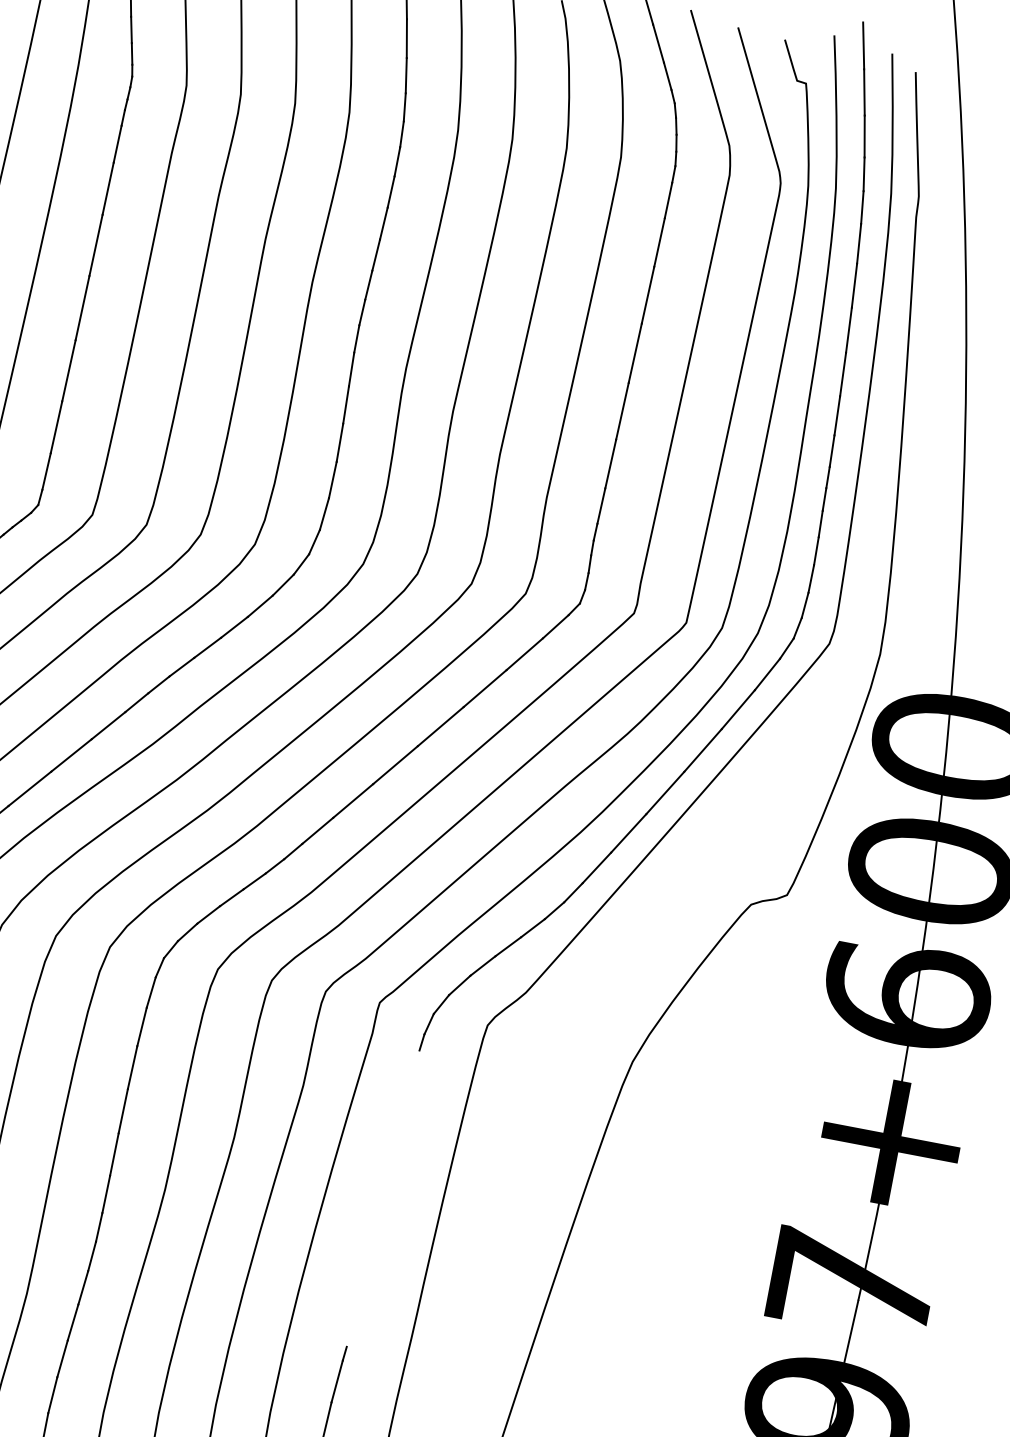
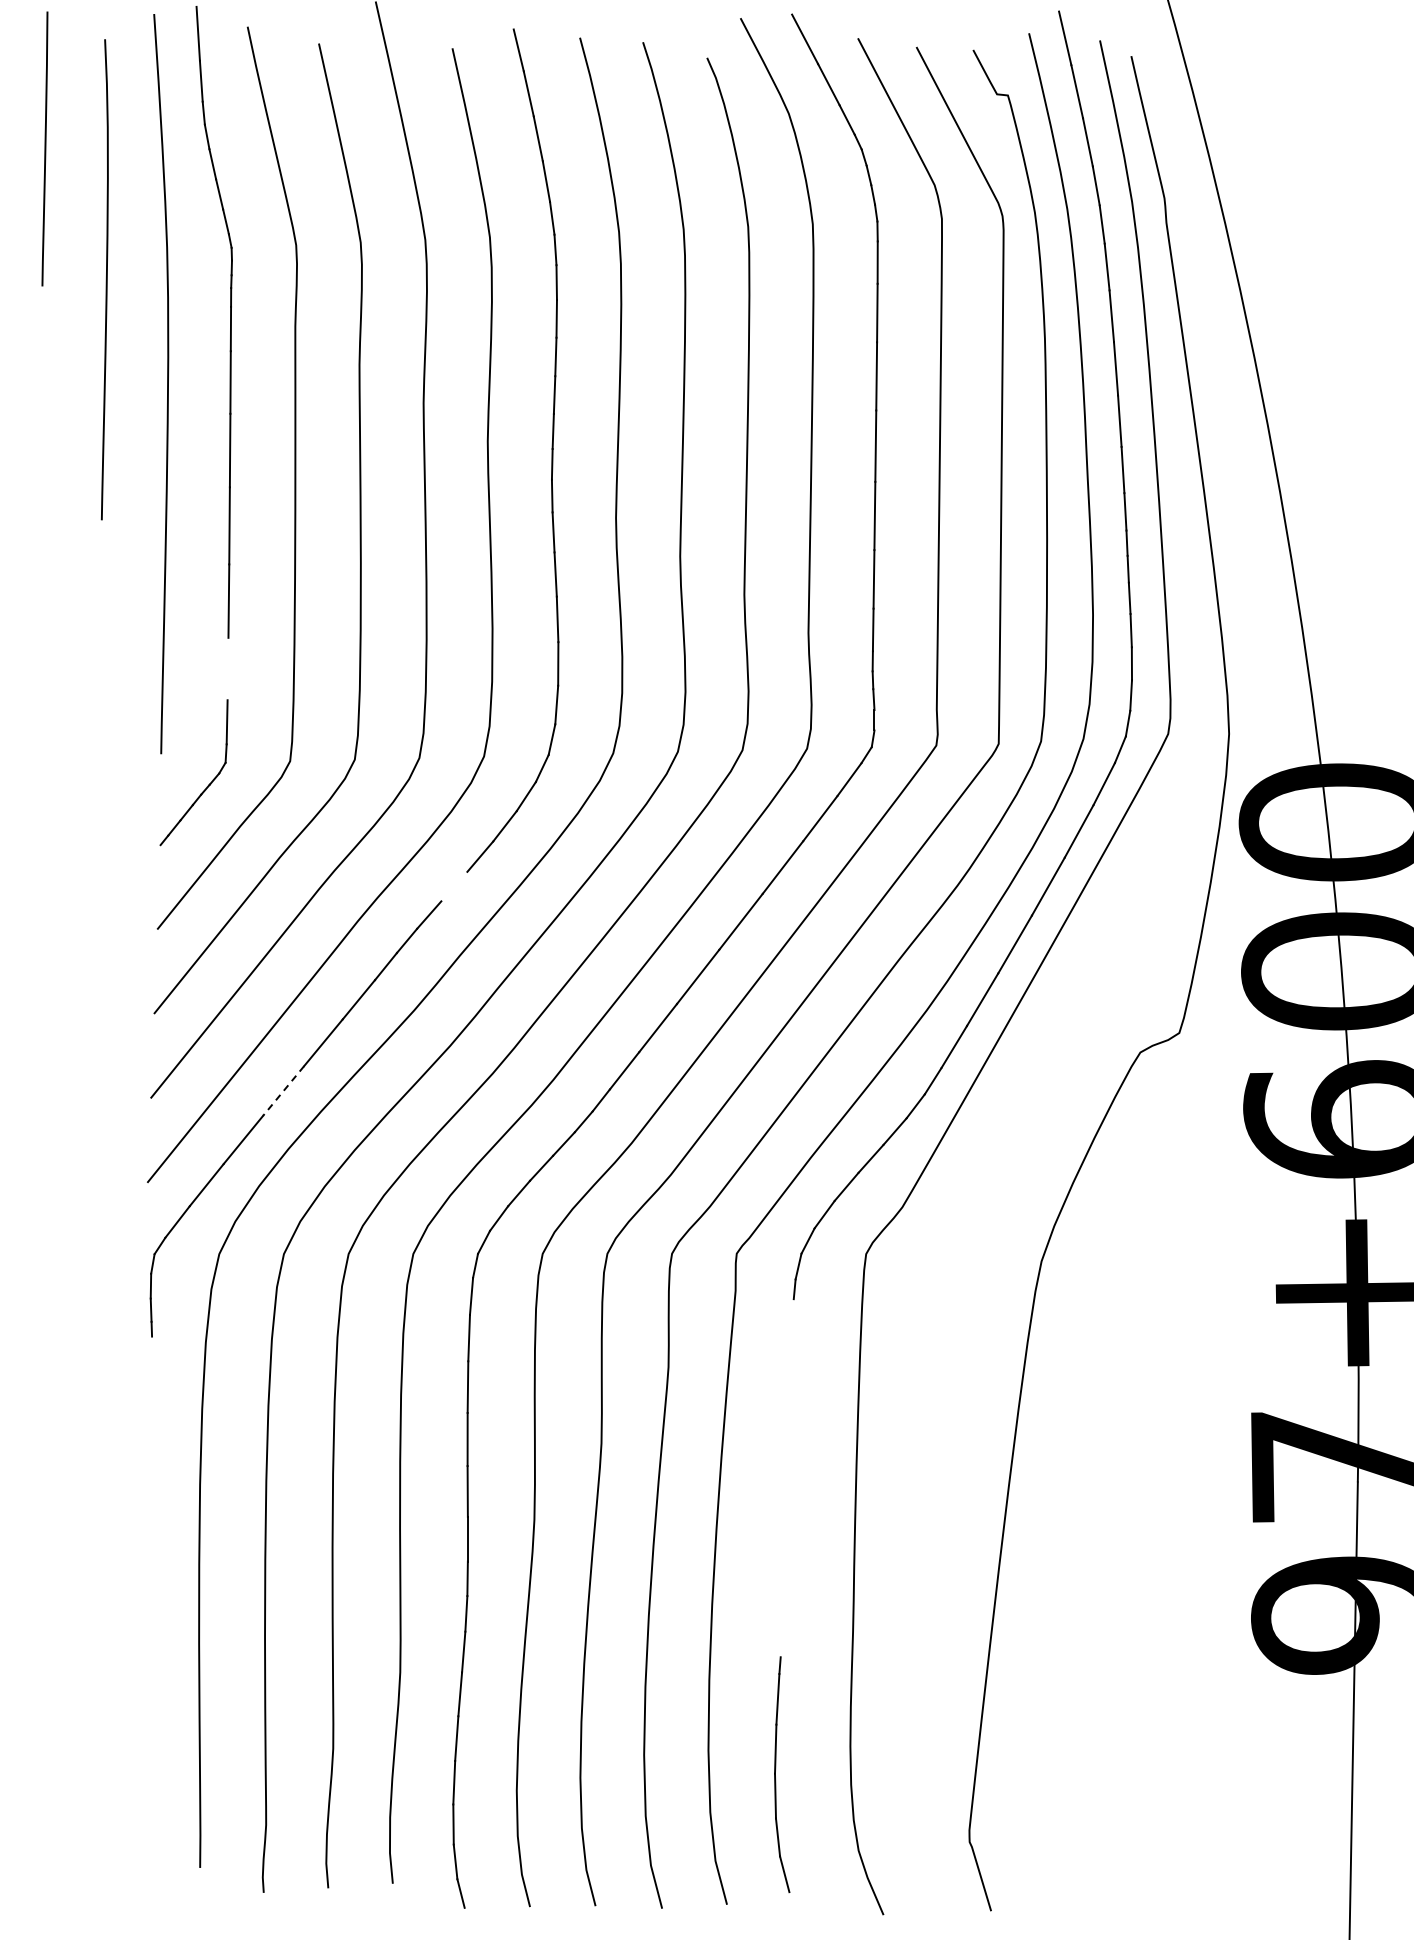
line: (56, 426) -> (227, 668), removed
line: (207, 647) -> (454, 886), removed
line: (29, 789) -> (283, 1091), solid -> dashed

